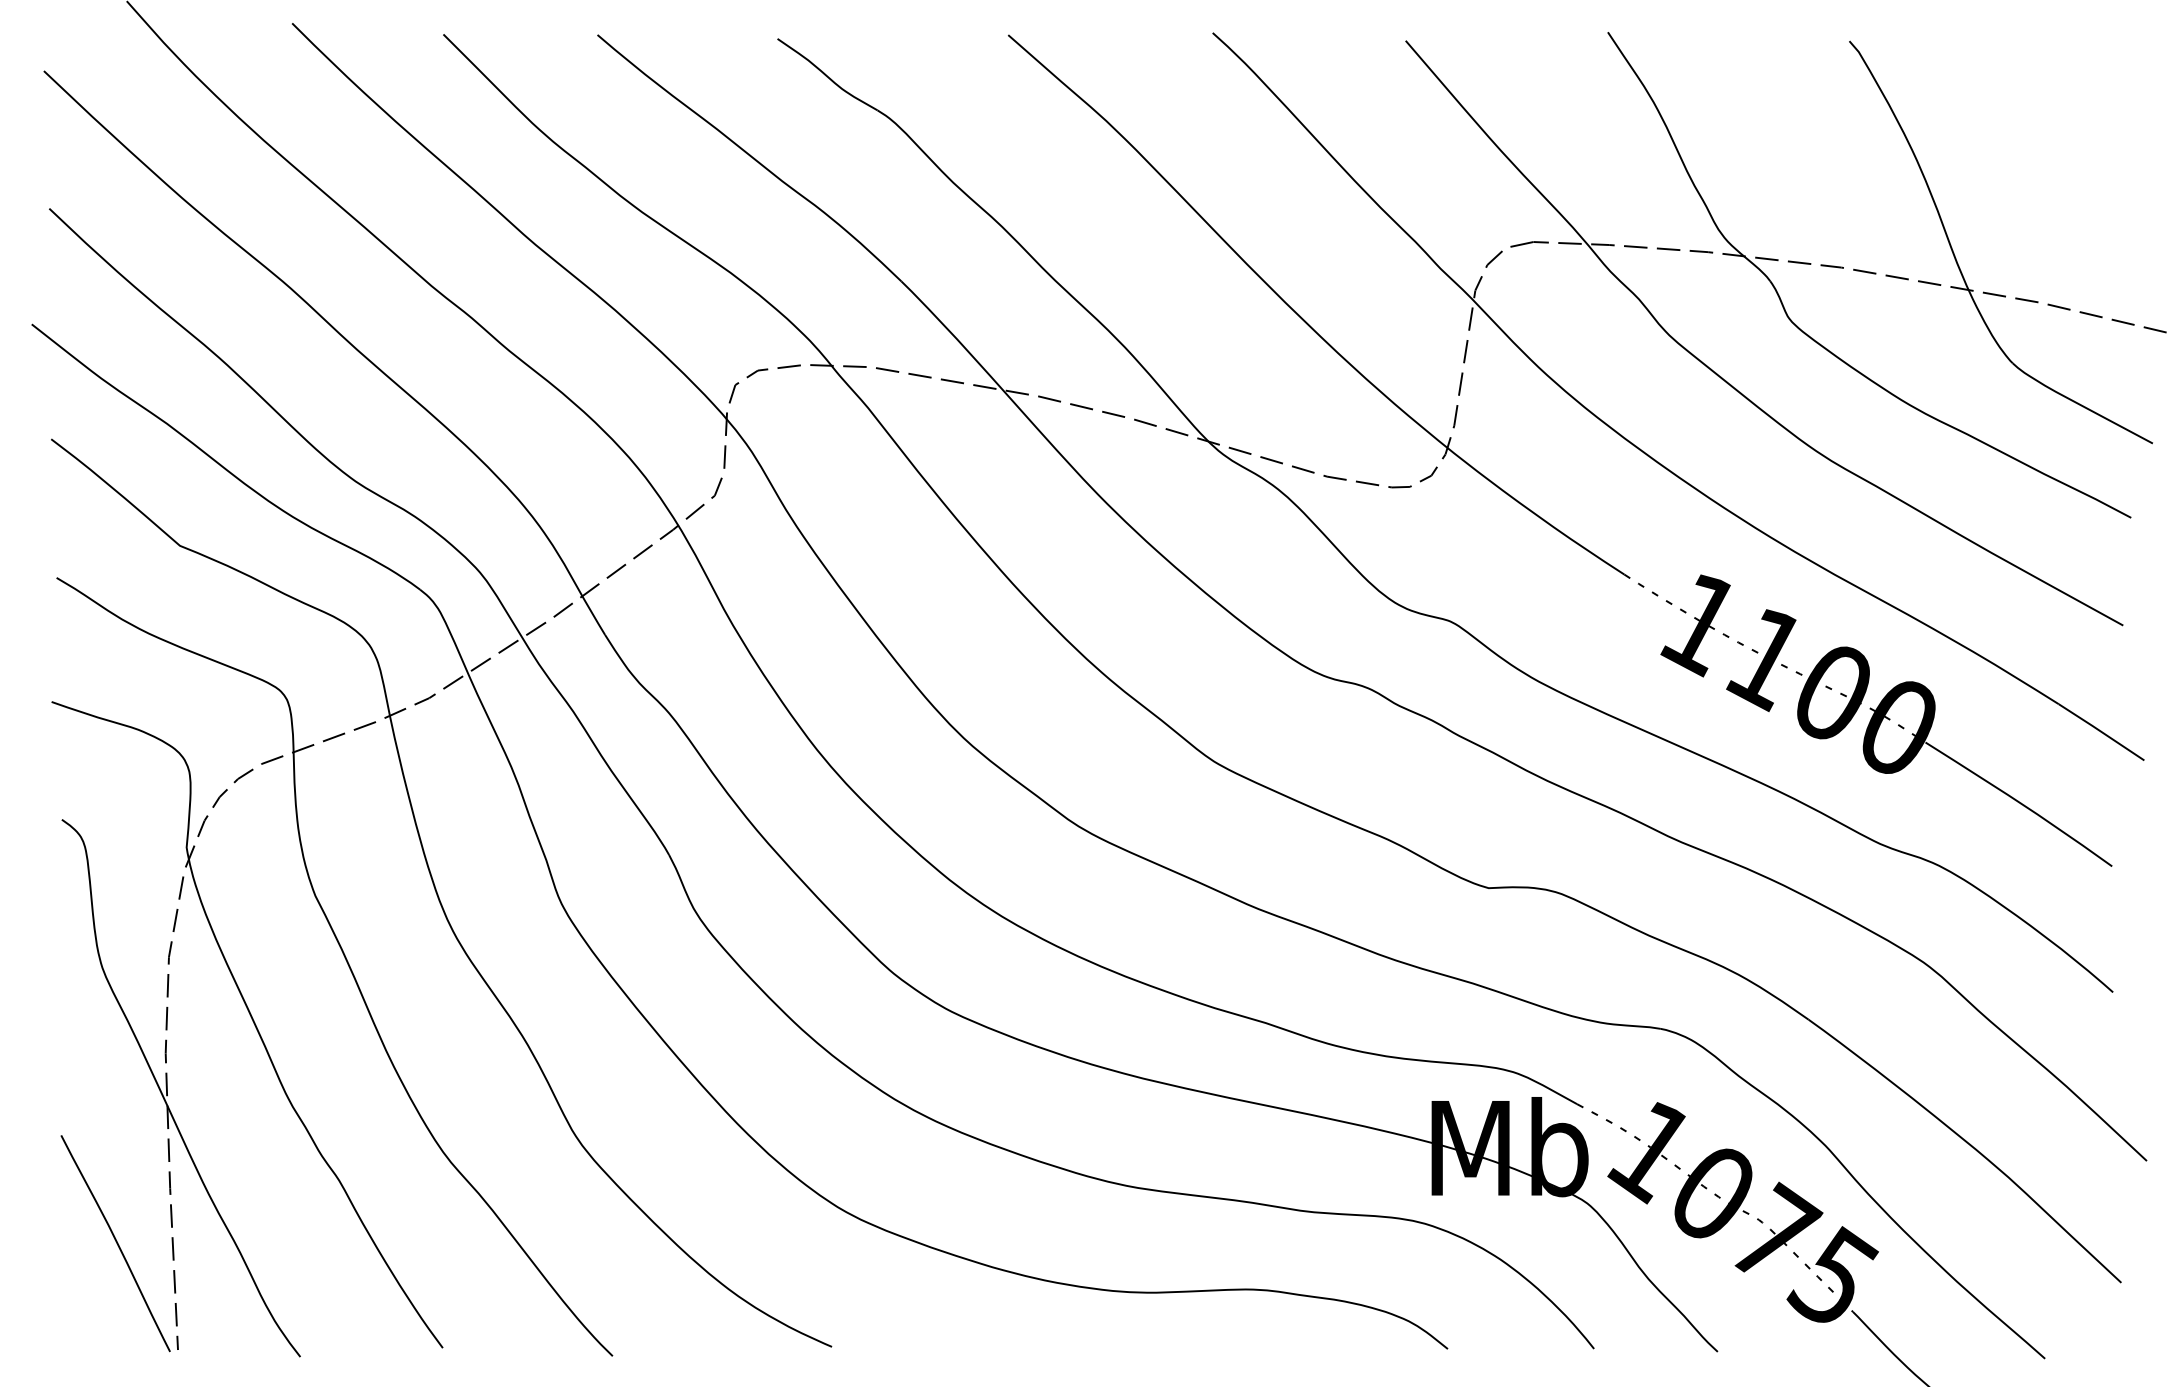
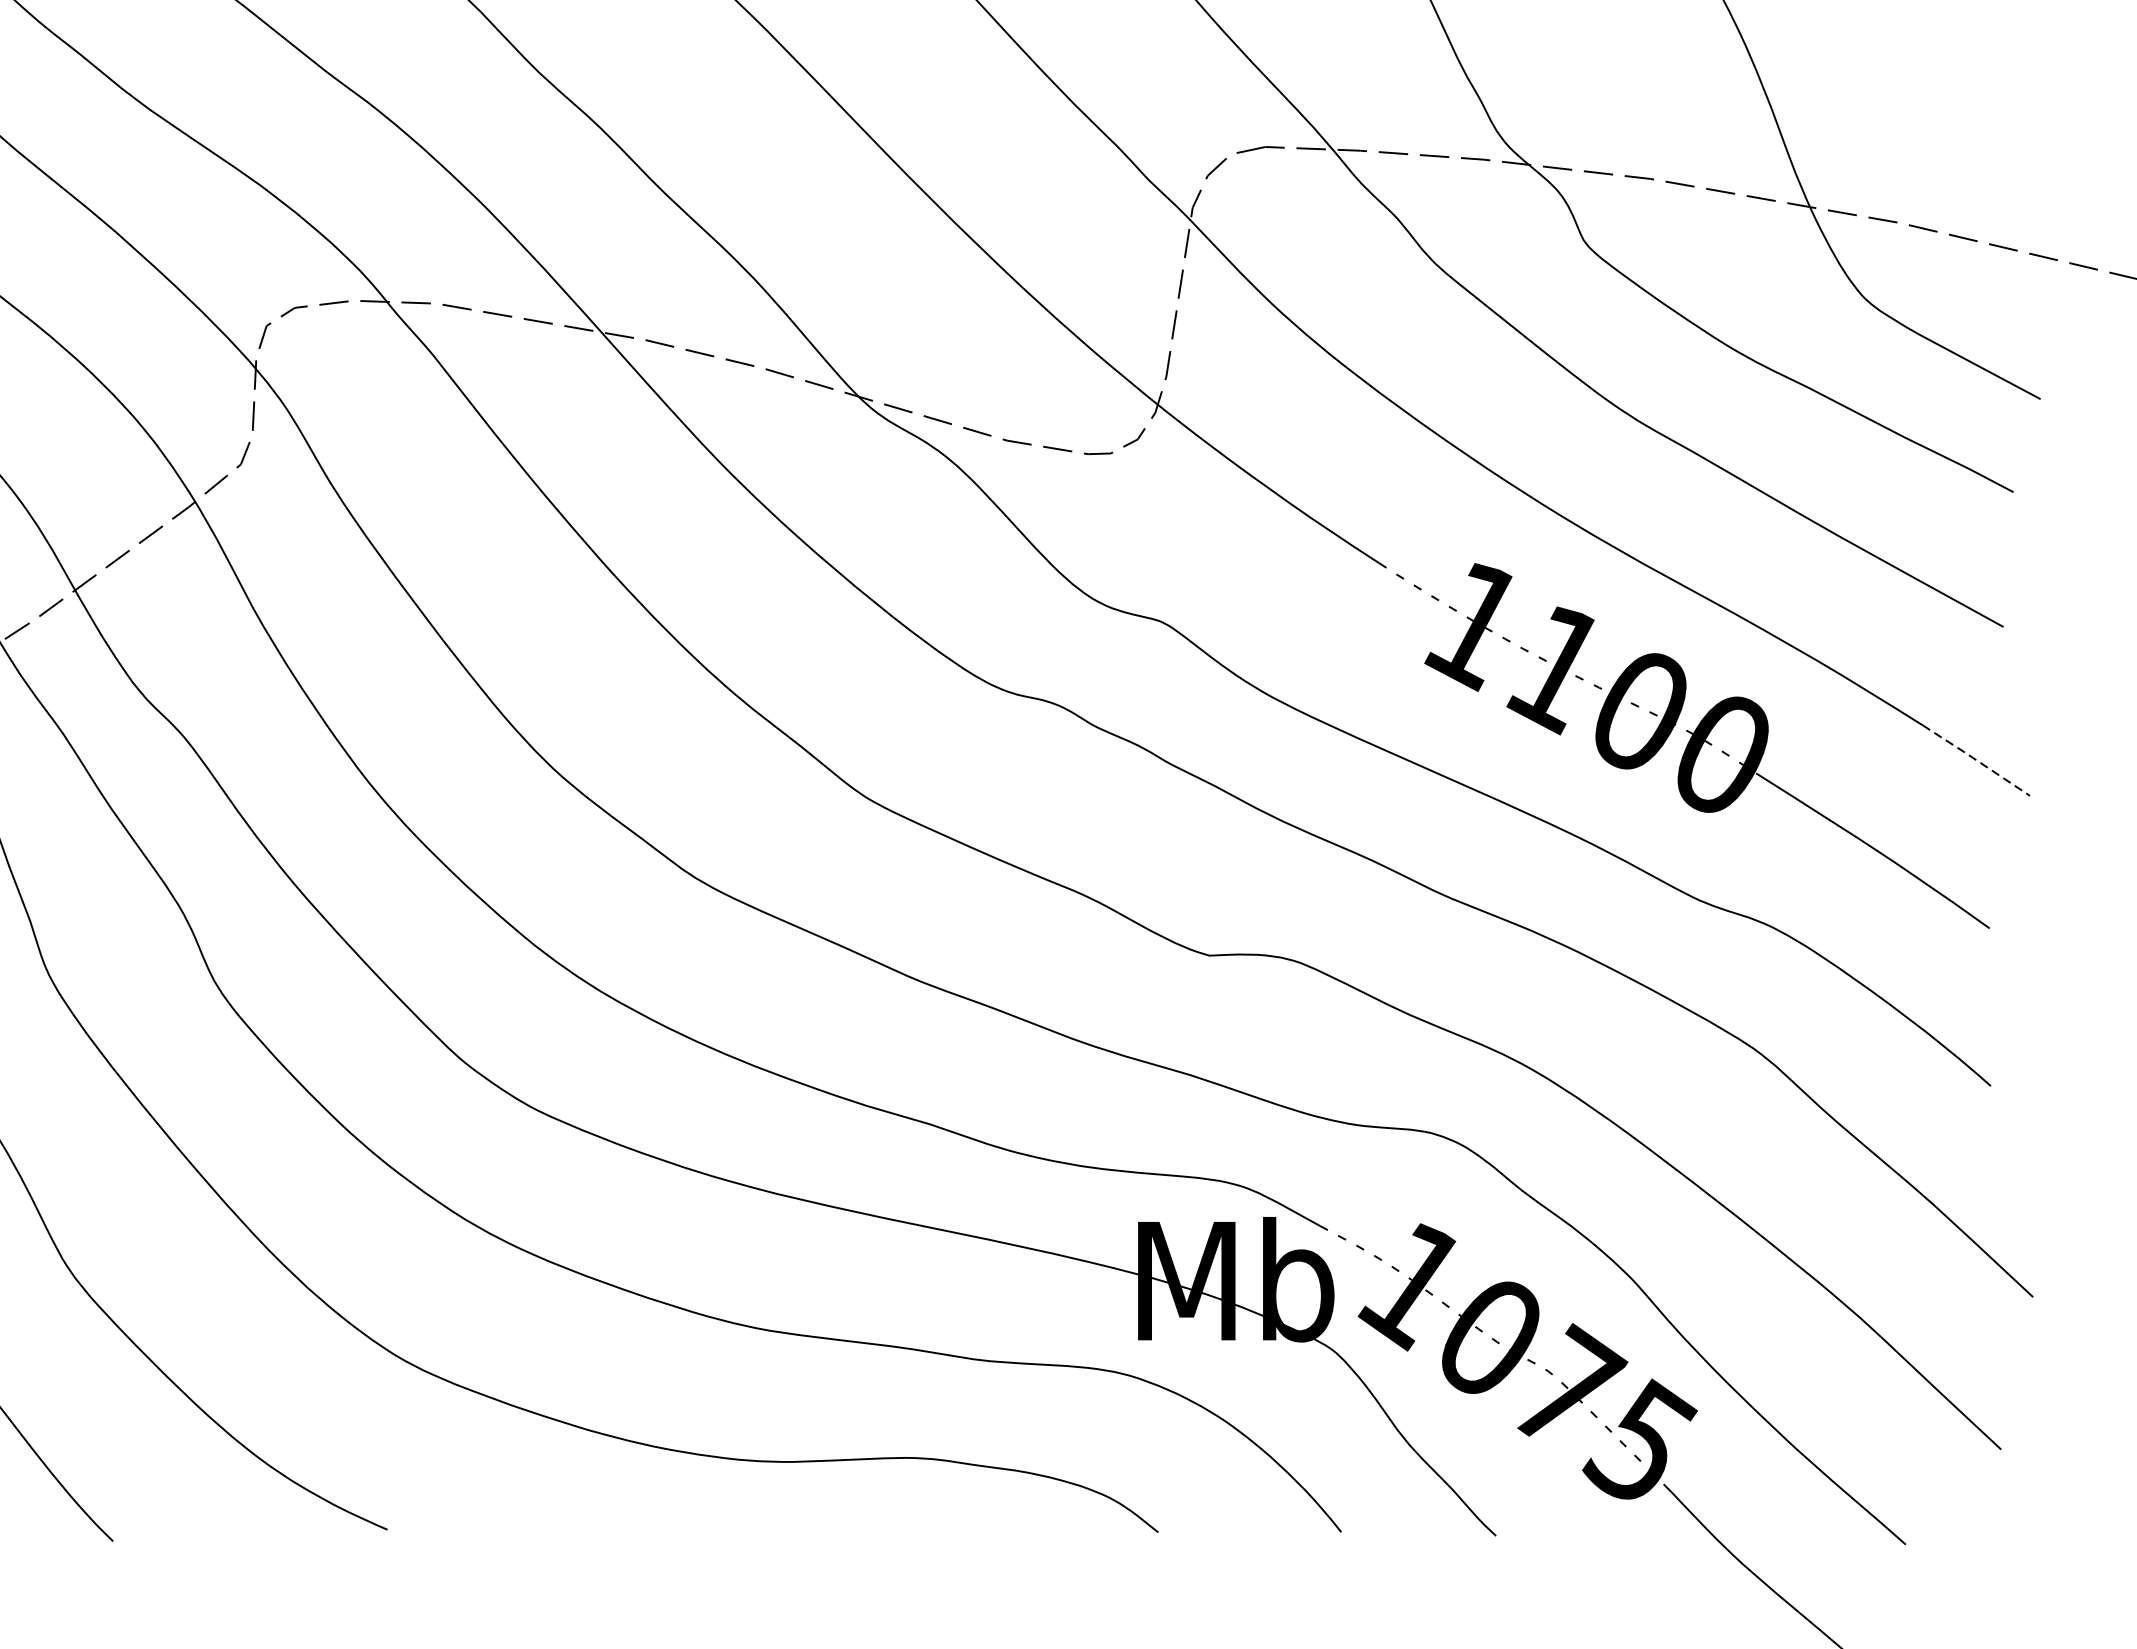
line: (2101, 732) -> (1976, 760), solid -> dashed

